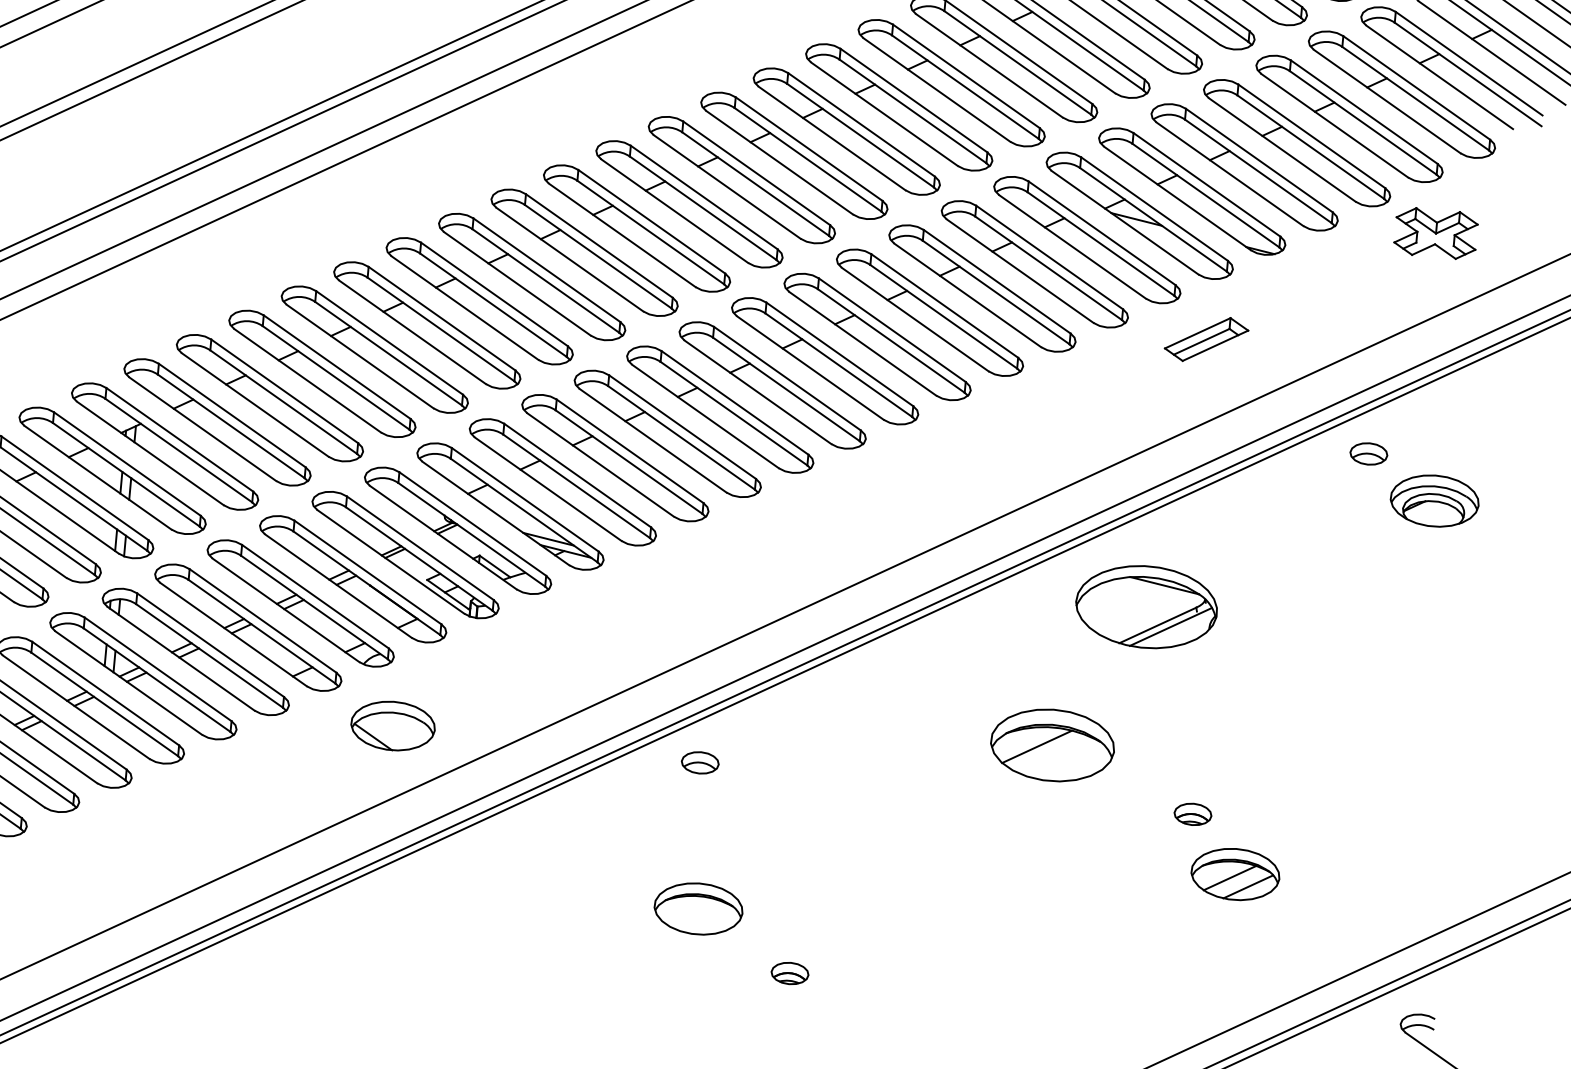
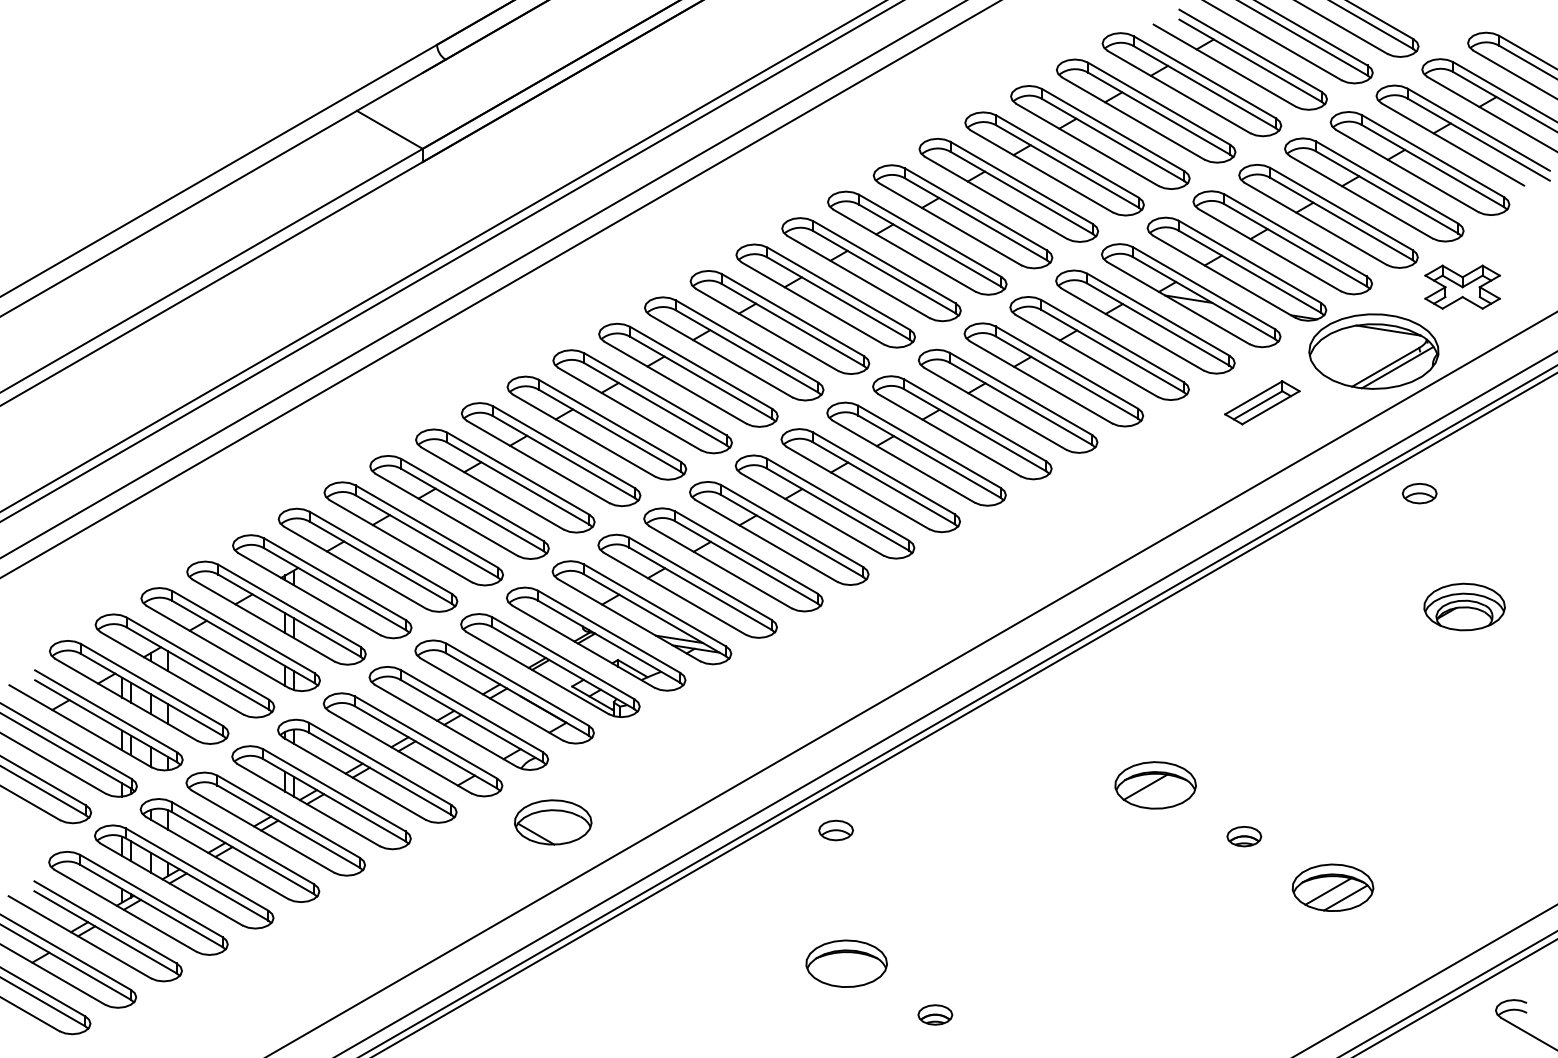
part: (1434, 500) -> (1464, 606), moved
part: (1146, 606) -> (1373, 351), moved
part: (1052, 745) -> (1155, 785), size x0.71
part: (1193, 814) -> (1244, 836), moved

